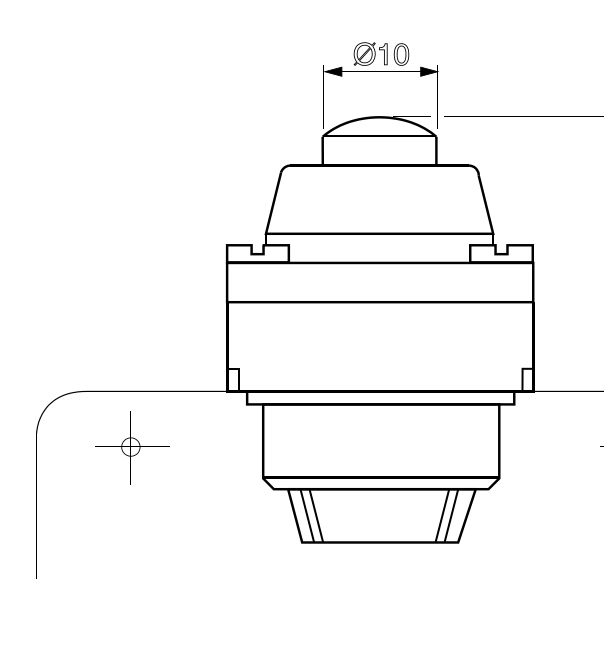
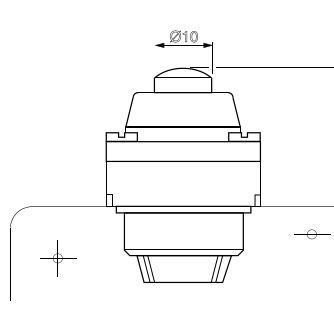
part: (132, 447) -> (58, 258), moved

